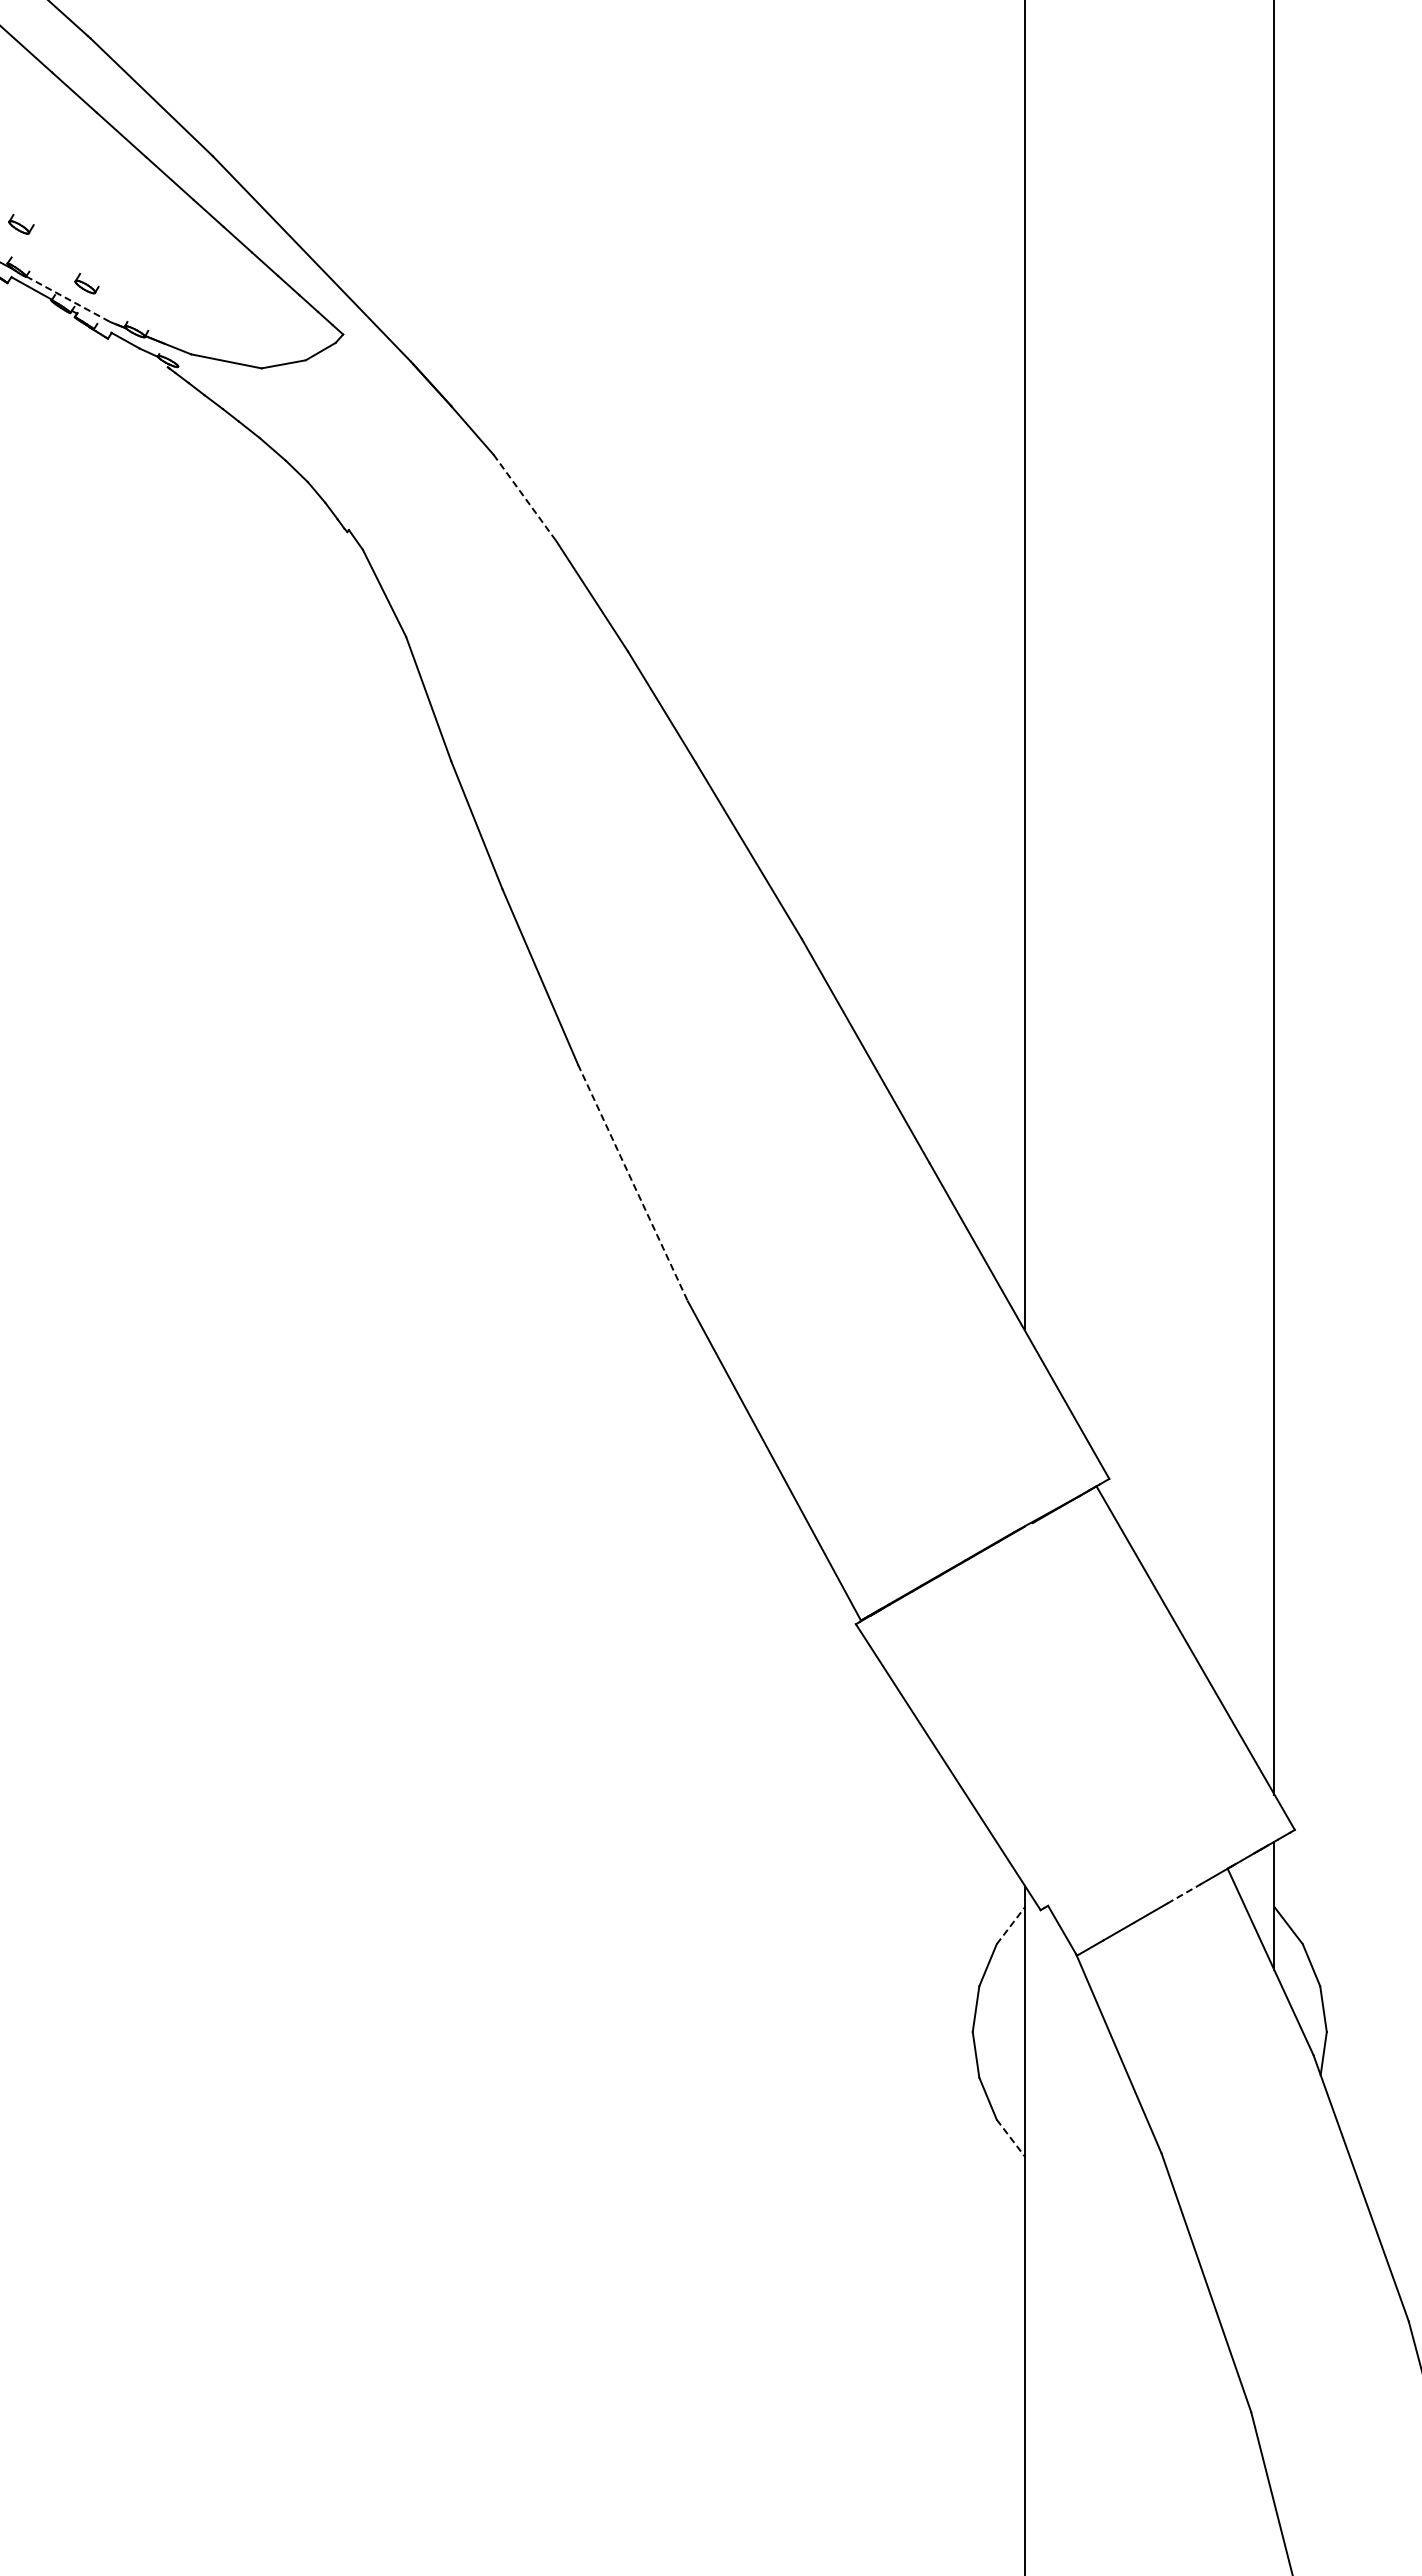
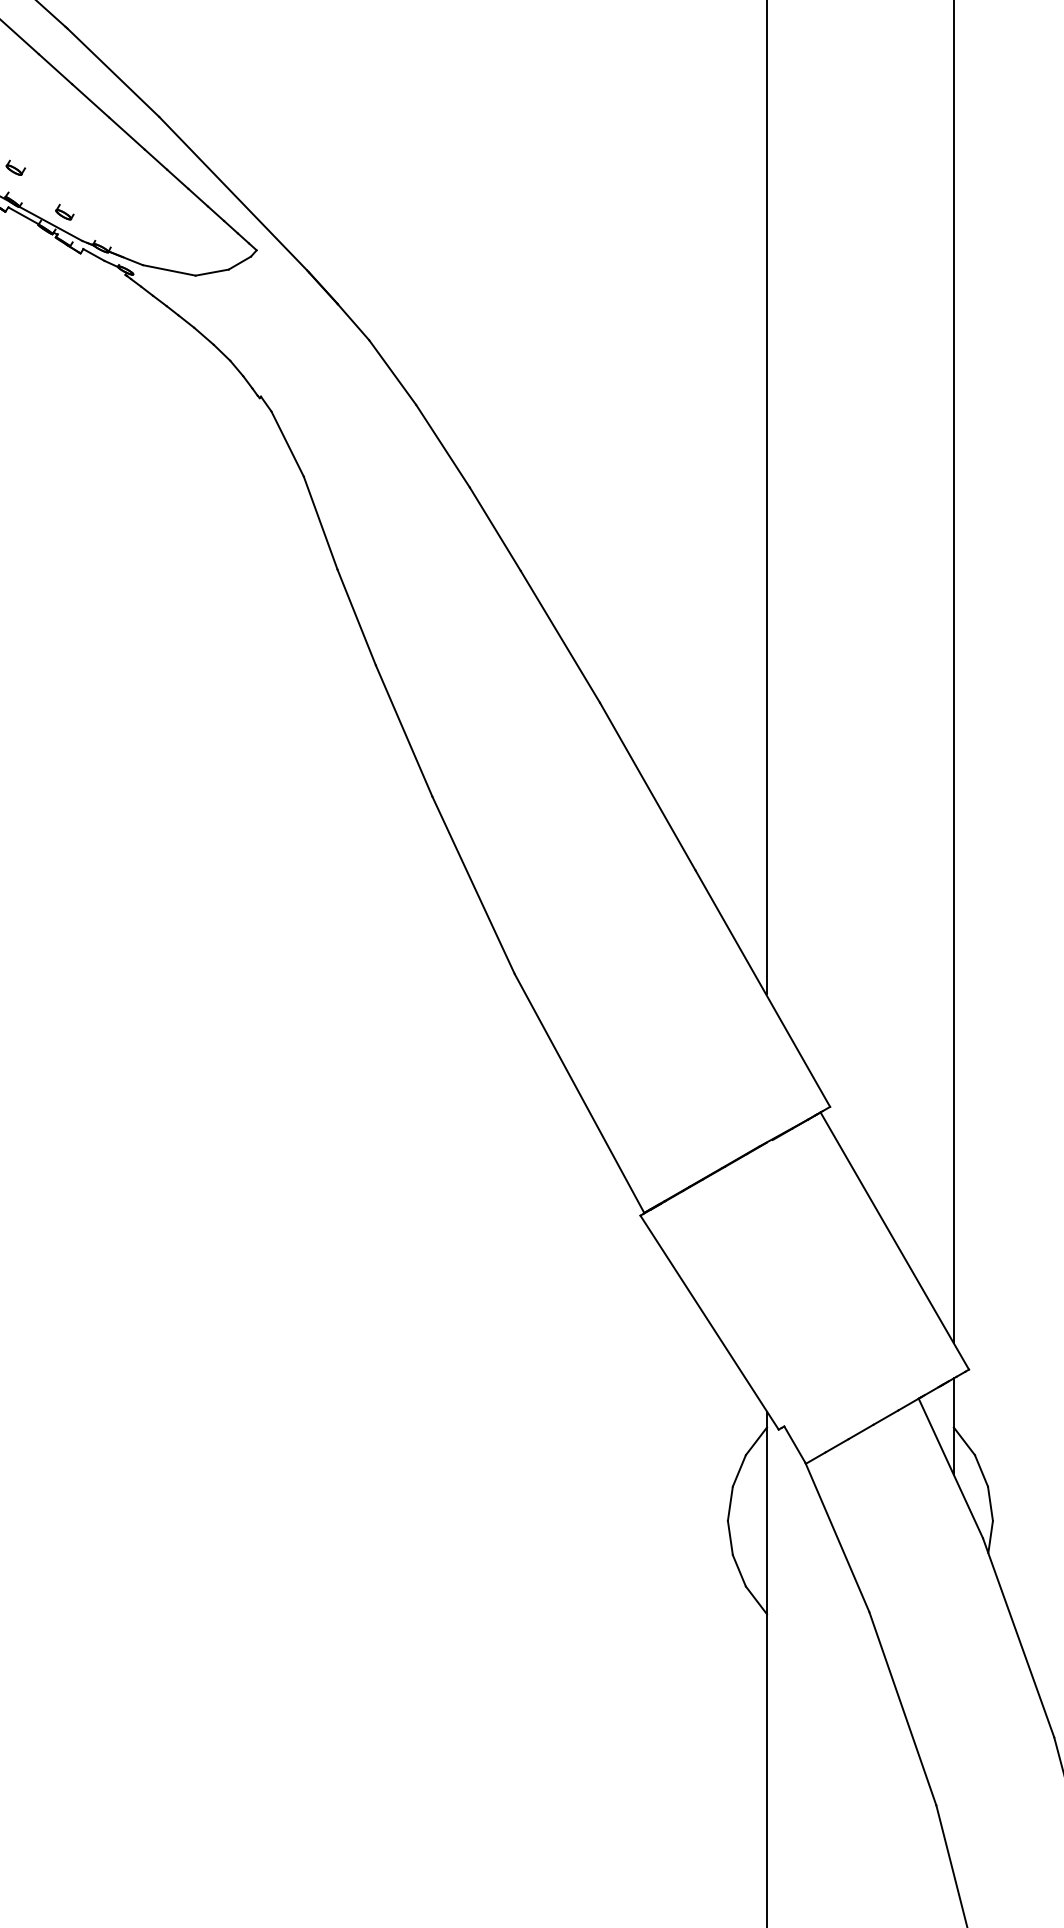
line: (68, 299) -> (51, 224), dashed -> solid
line: (525, 498) -> (393, 373), dashed -> solid
line: (632, 1183) -> (473, 885), dashed -> solid
line: (1184, 1893) -> (886, 1417), dashed -> solid
line: (1011, 1925) -> (756, 1441), dashed -> solid
line: (1011, 2138) -> (756, 1600), dashed -> solid

